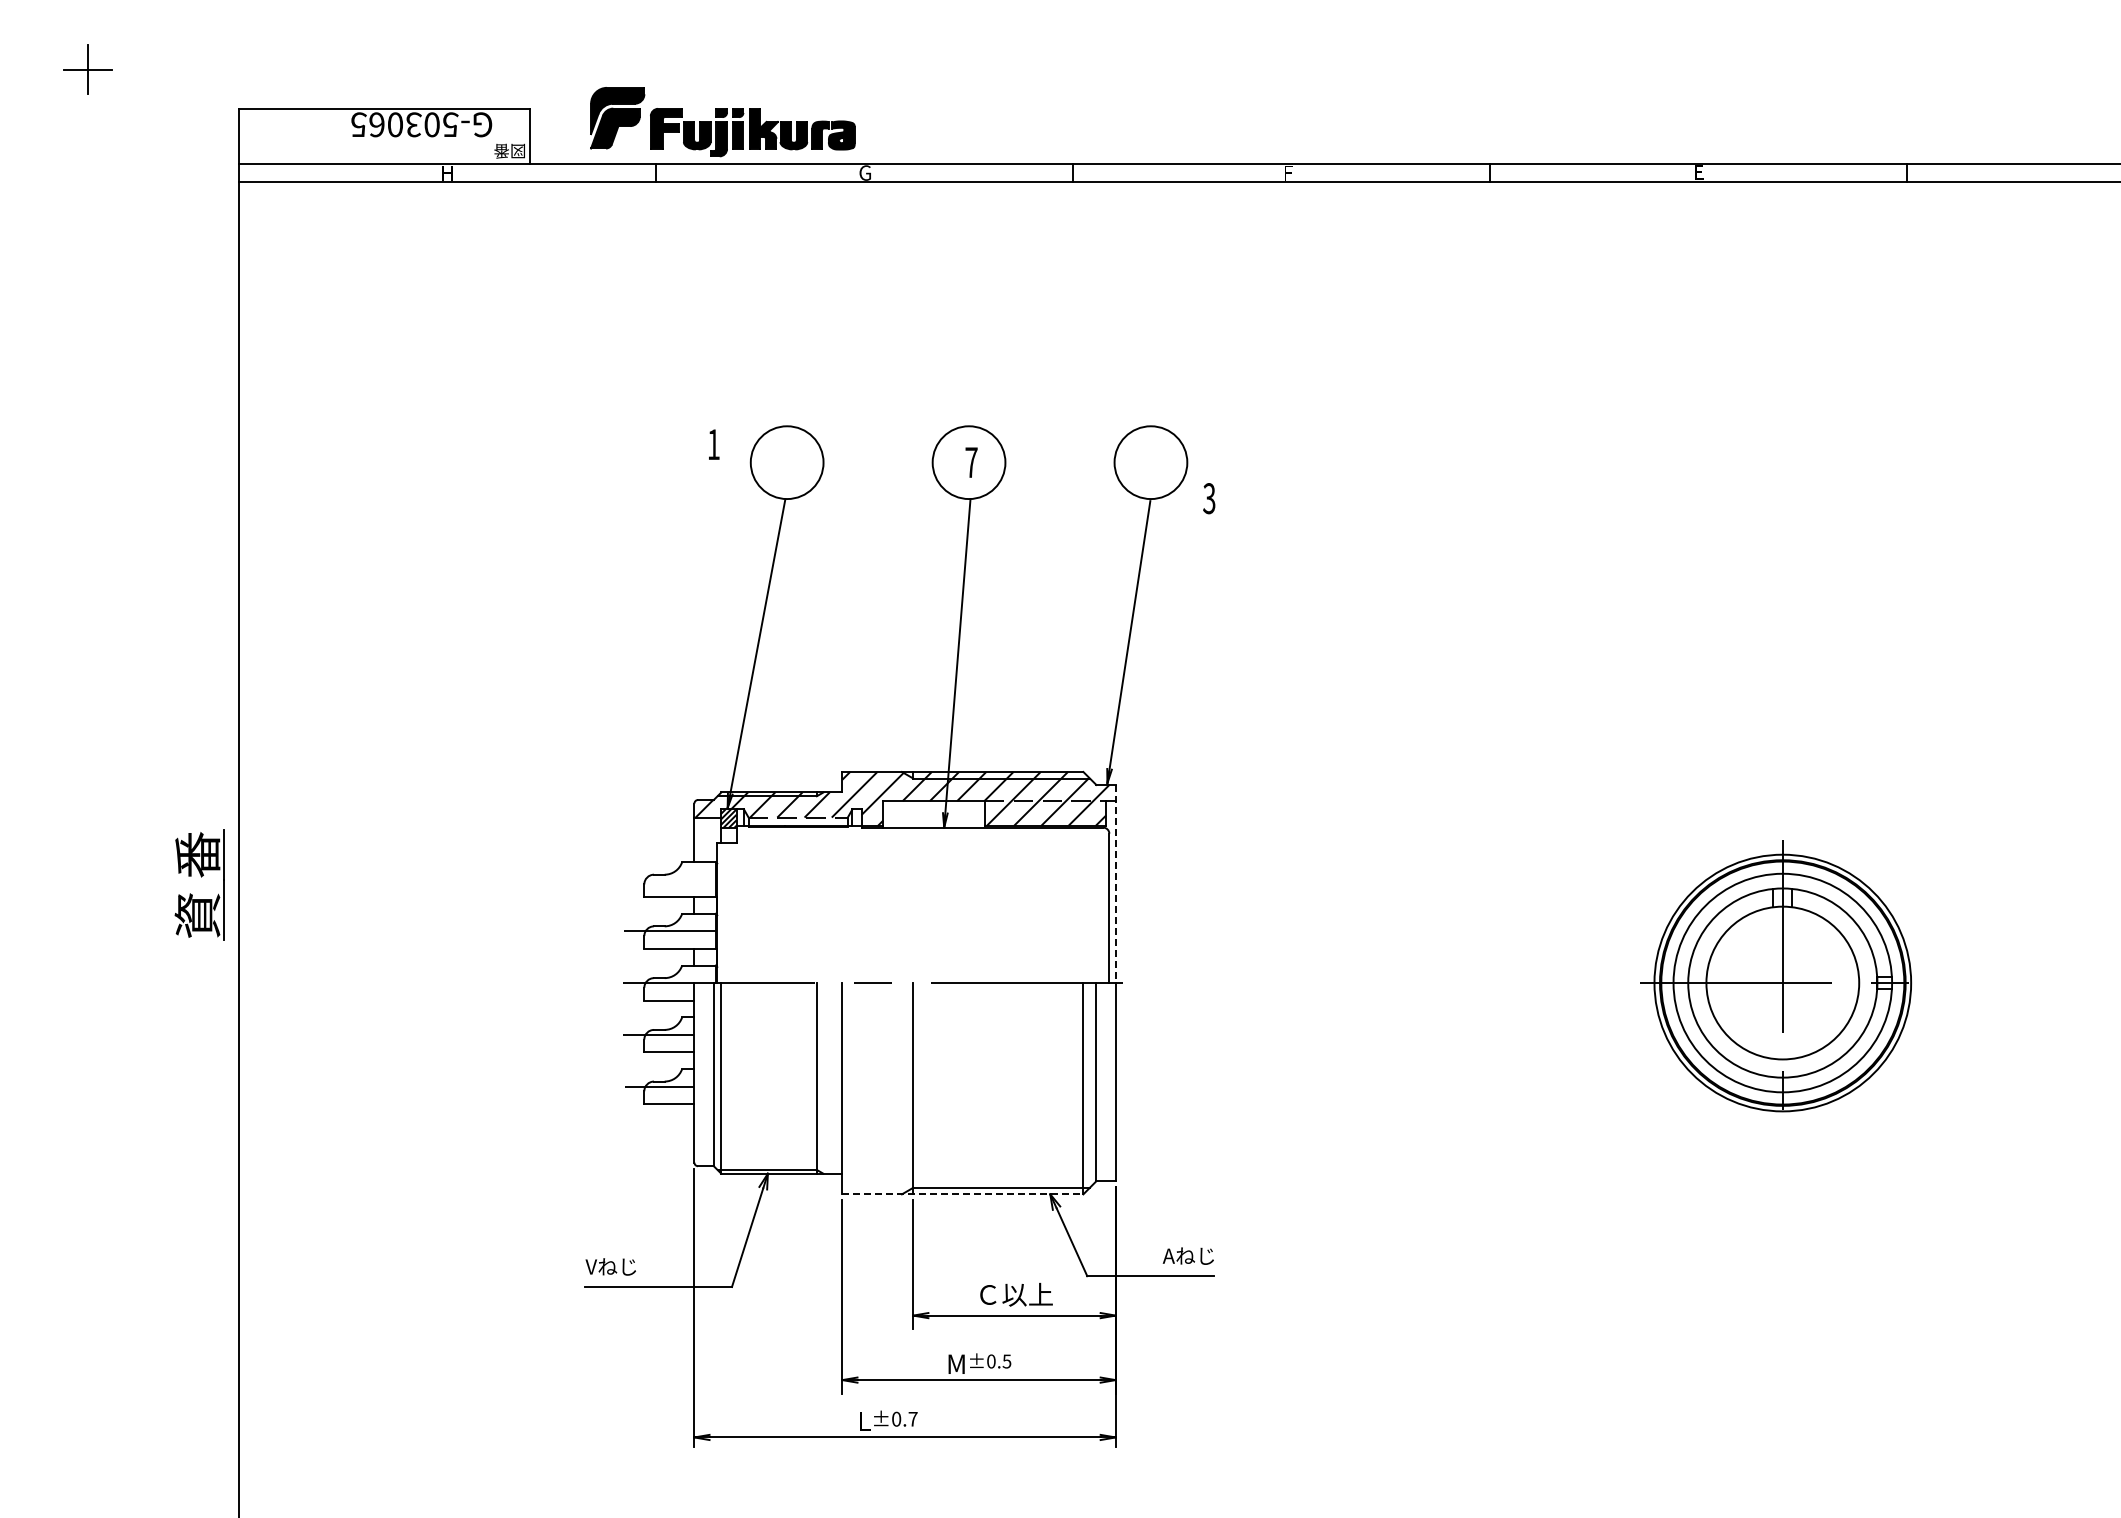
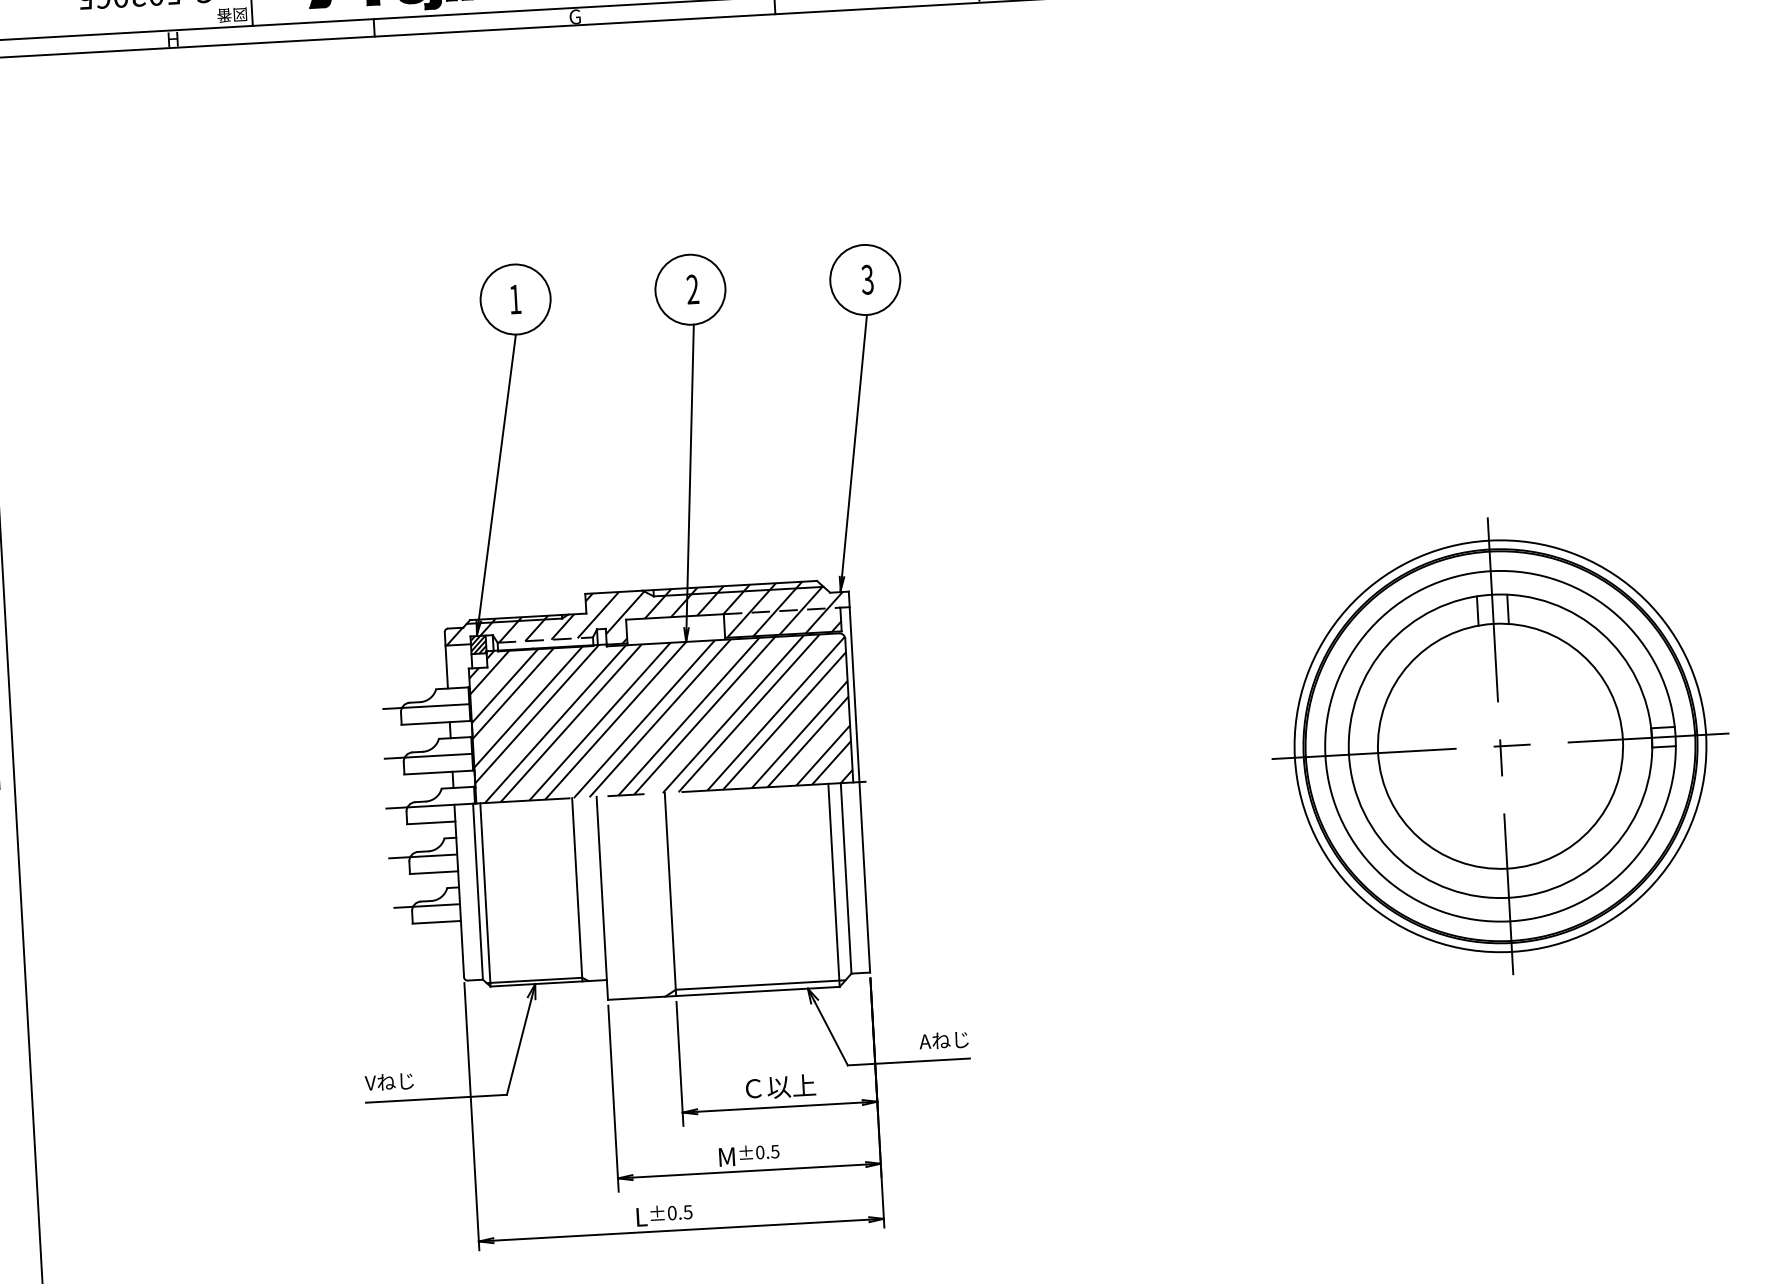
text: (714, 444) -> (515, 299), moved
text: (971, 462) -> (692, 289), 7 -> 2
text: (1209, 498) -> (867, 279), moved
line: (671, 879) -> (426, 706), added
line: (1115, 884) -> (853, 687), dashed -> solid
hatch: (913, 904) -> (660, 717), added
part: (1782, 982) -> (1500, 745), size x1.67
line: (962, 1194) -> (723, 993), dashed -> solid
text: (912, 1419) -> (687, 1212), ±0.7 -> ±0.5

